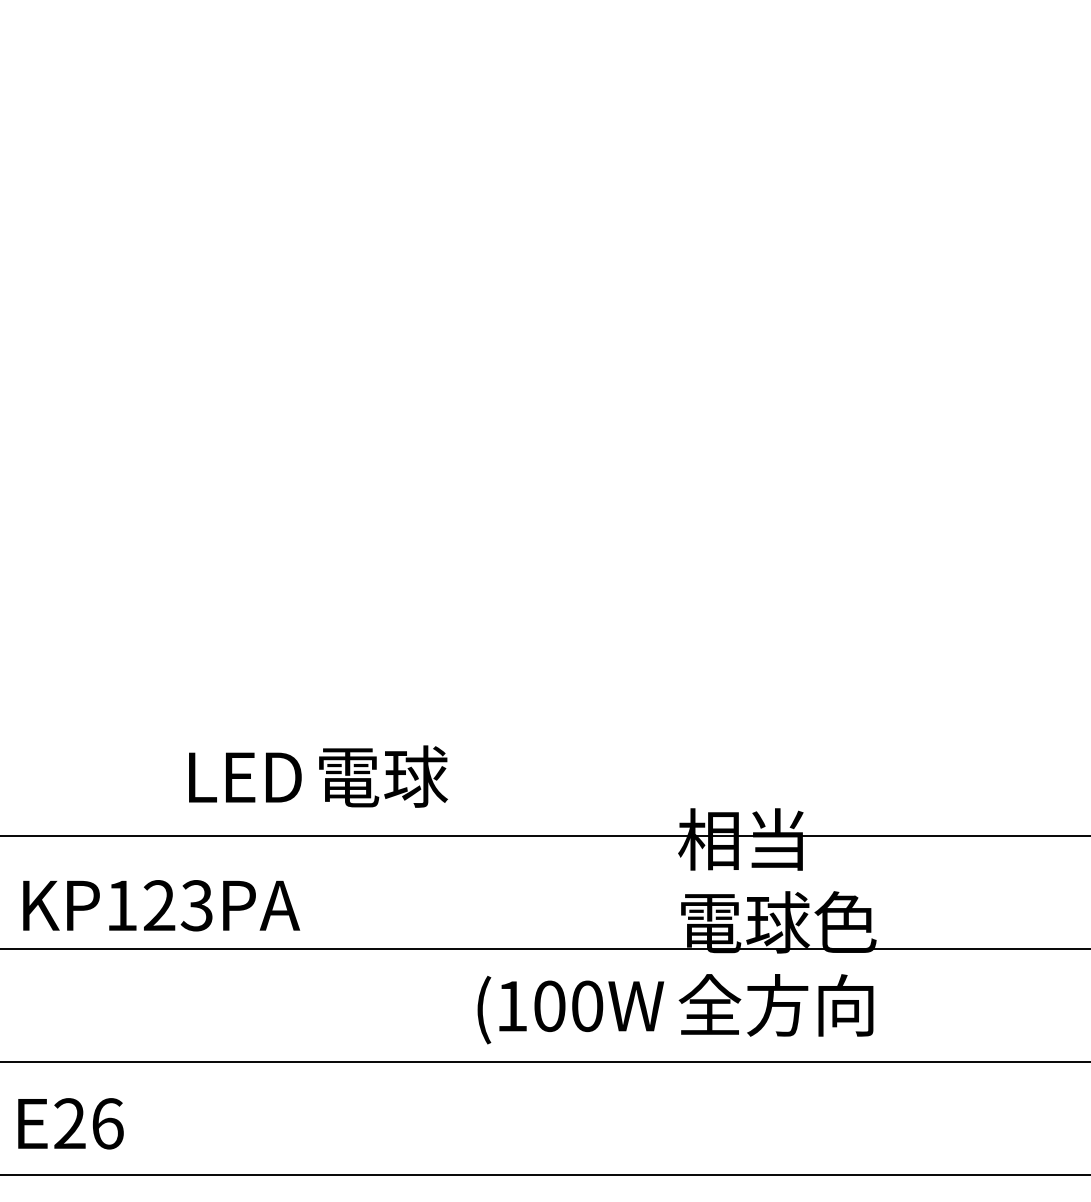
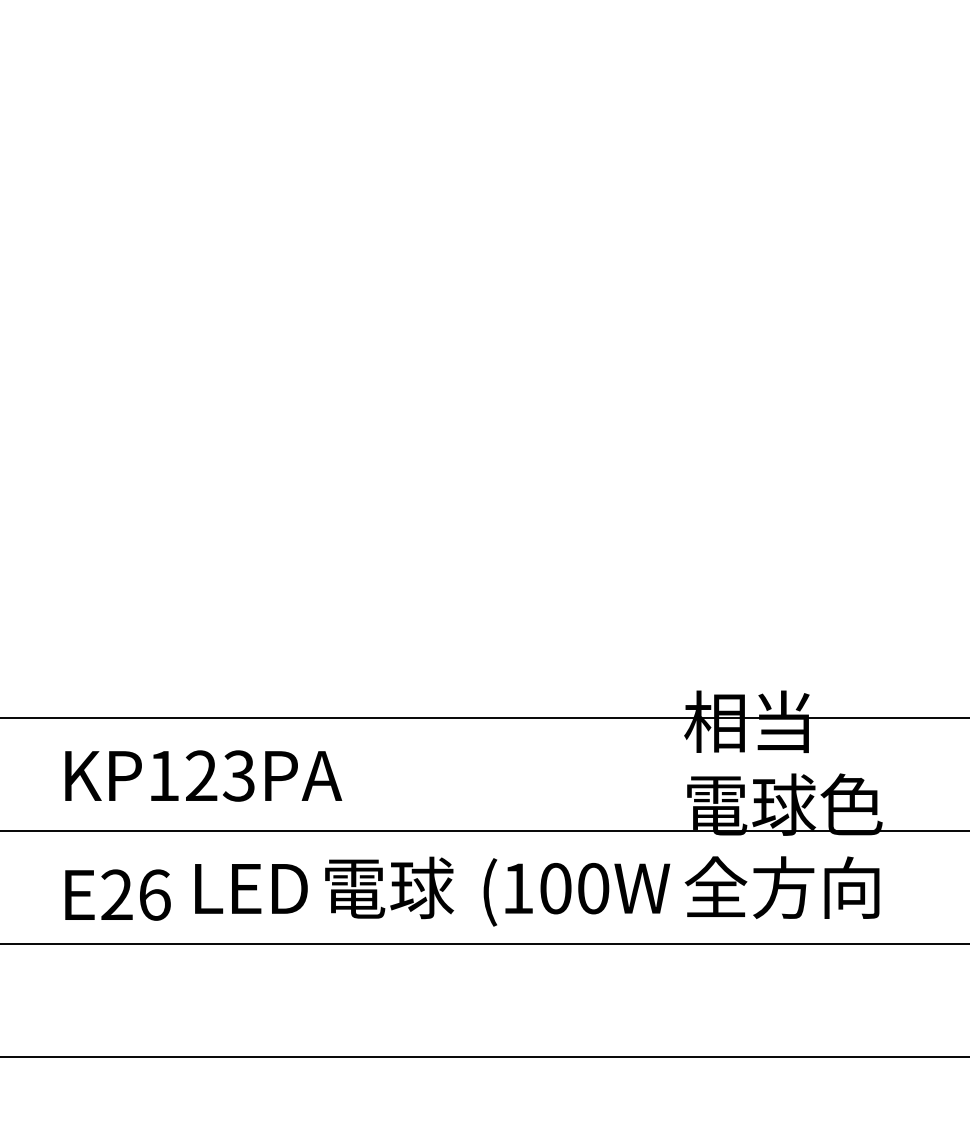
text: (318, 776) -> (324, 887), moved
text: (161, 905) -> (203, 775), moved
text: (70, 1123) -> (117, 894), moved

